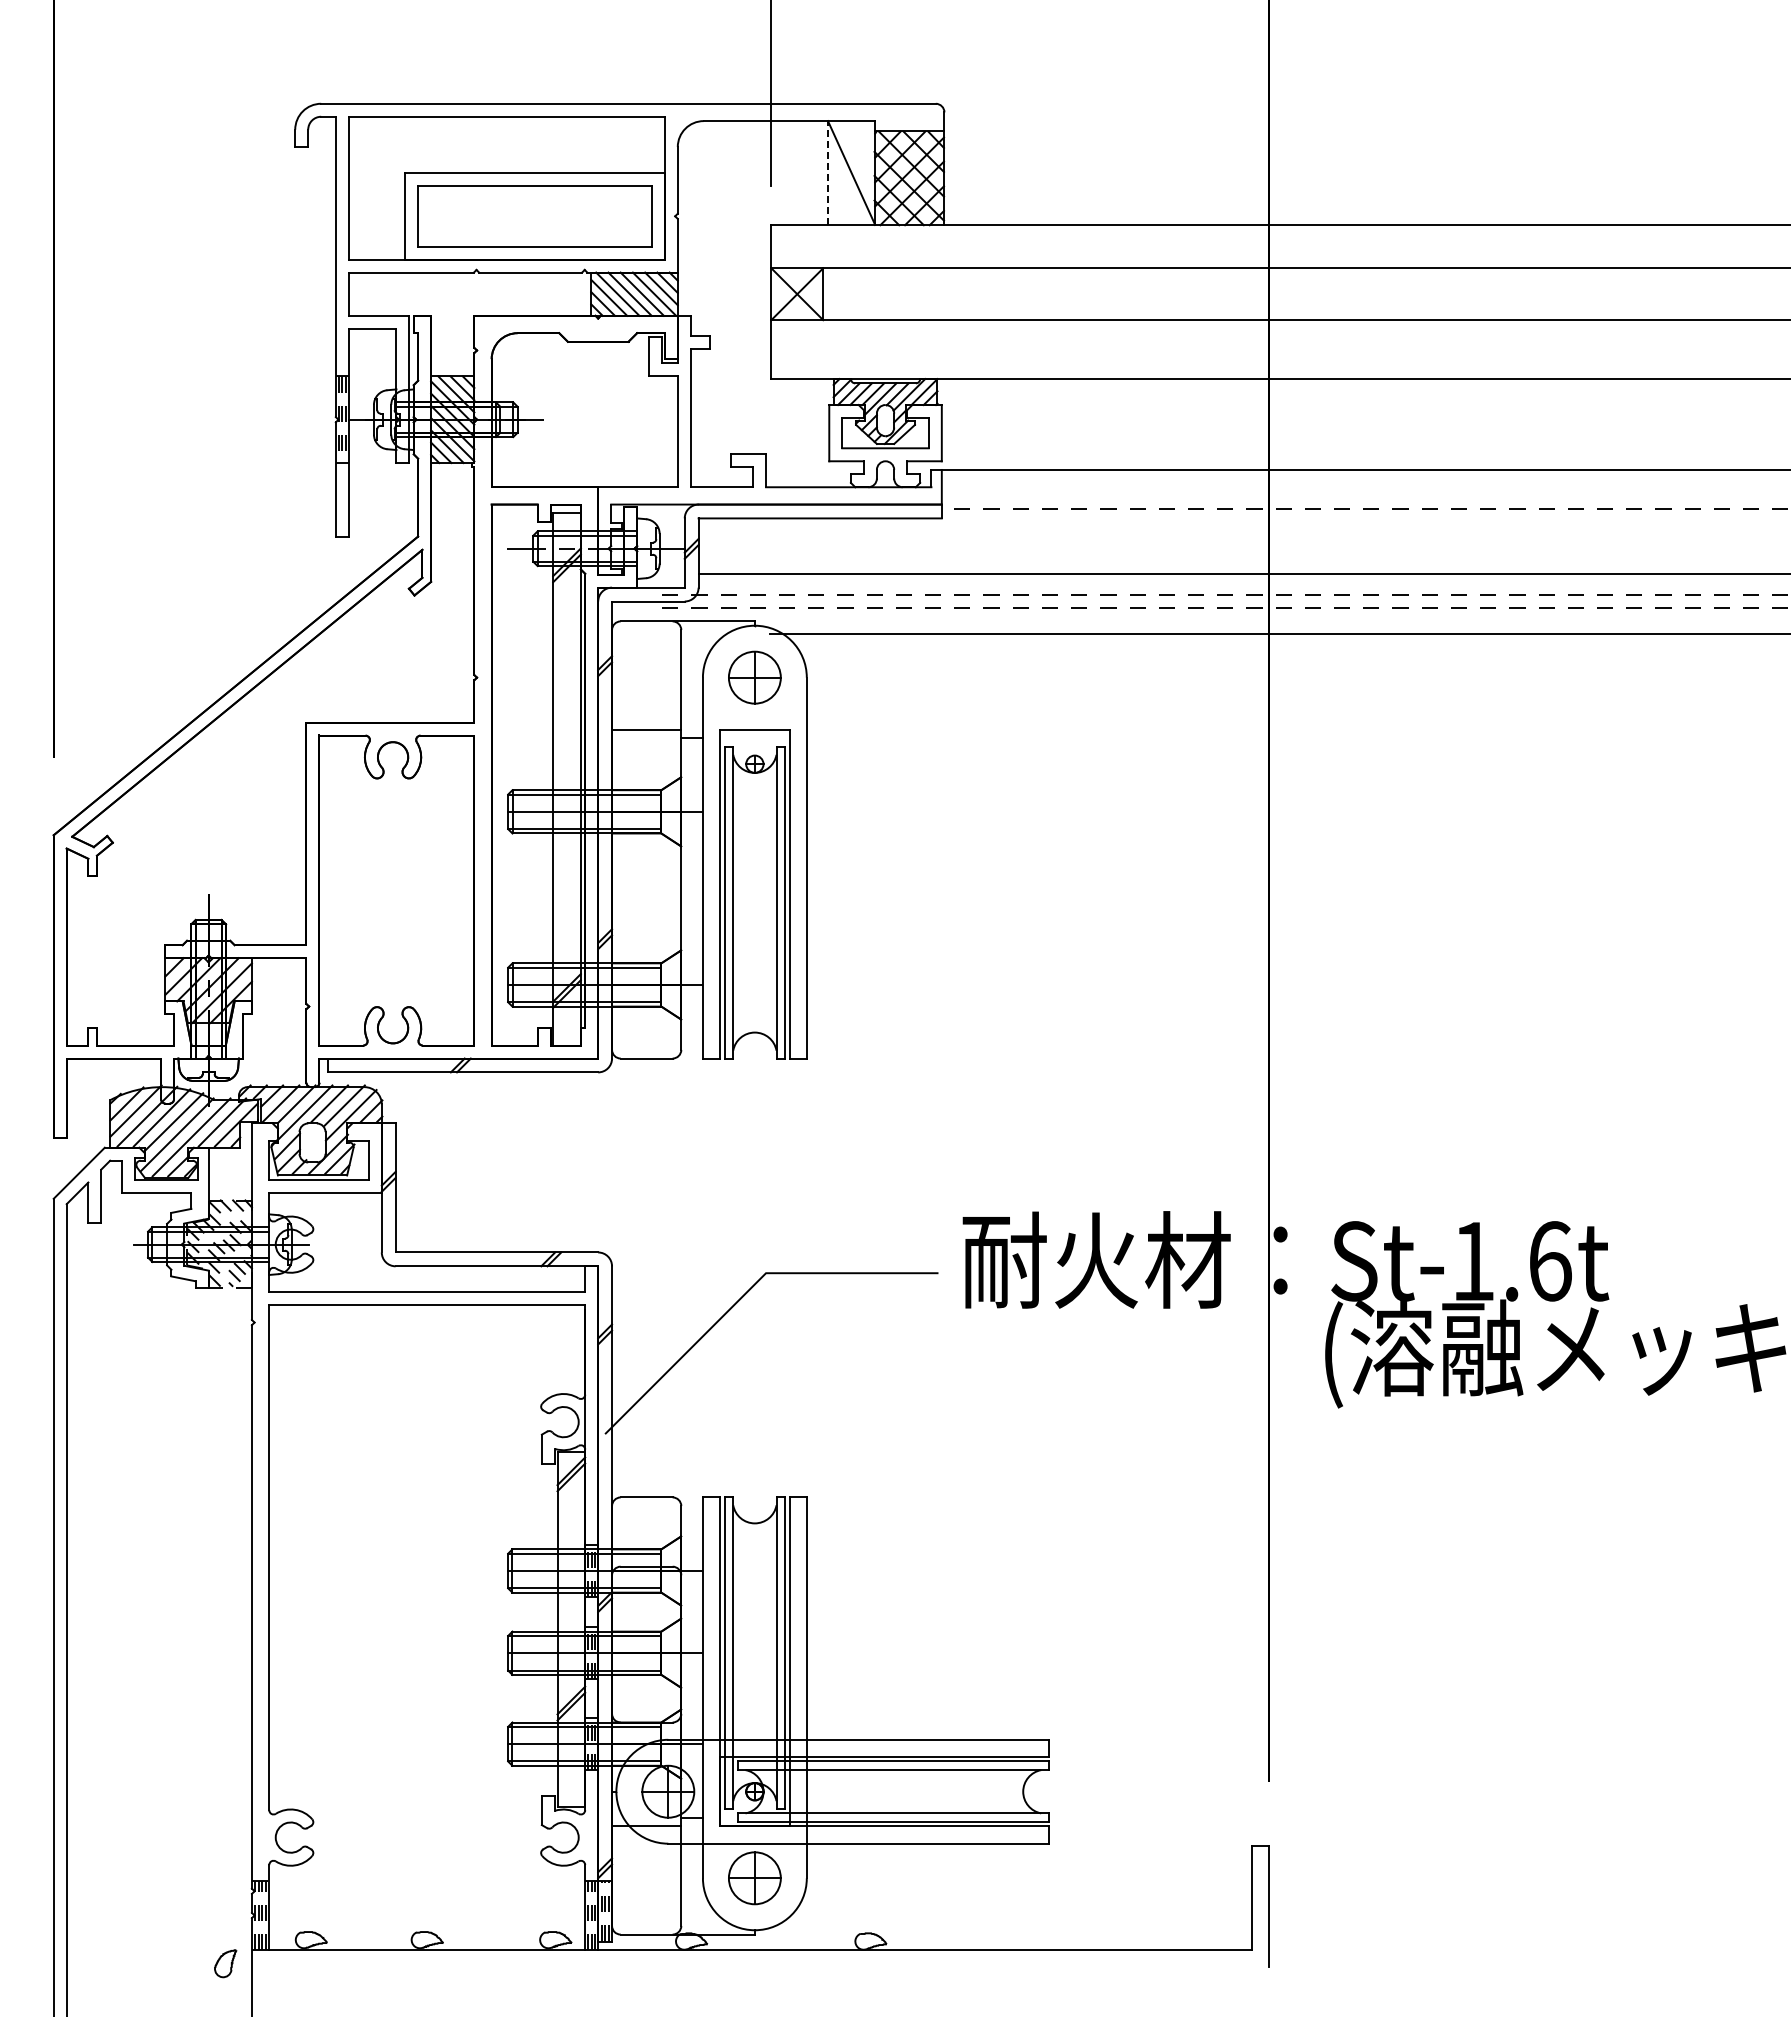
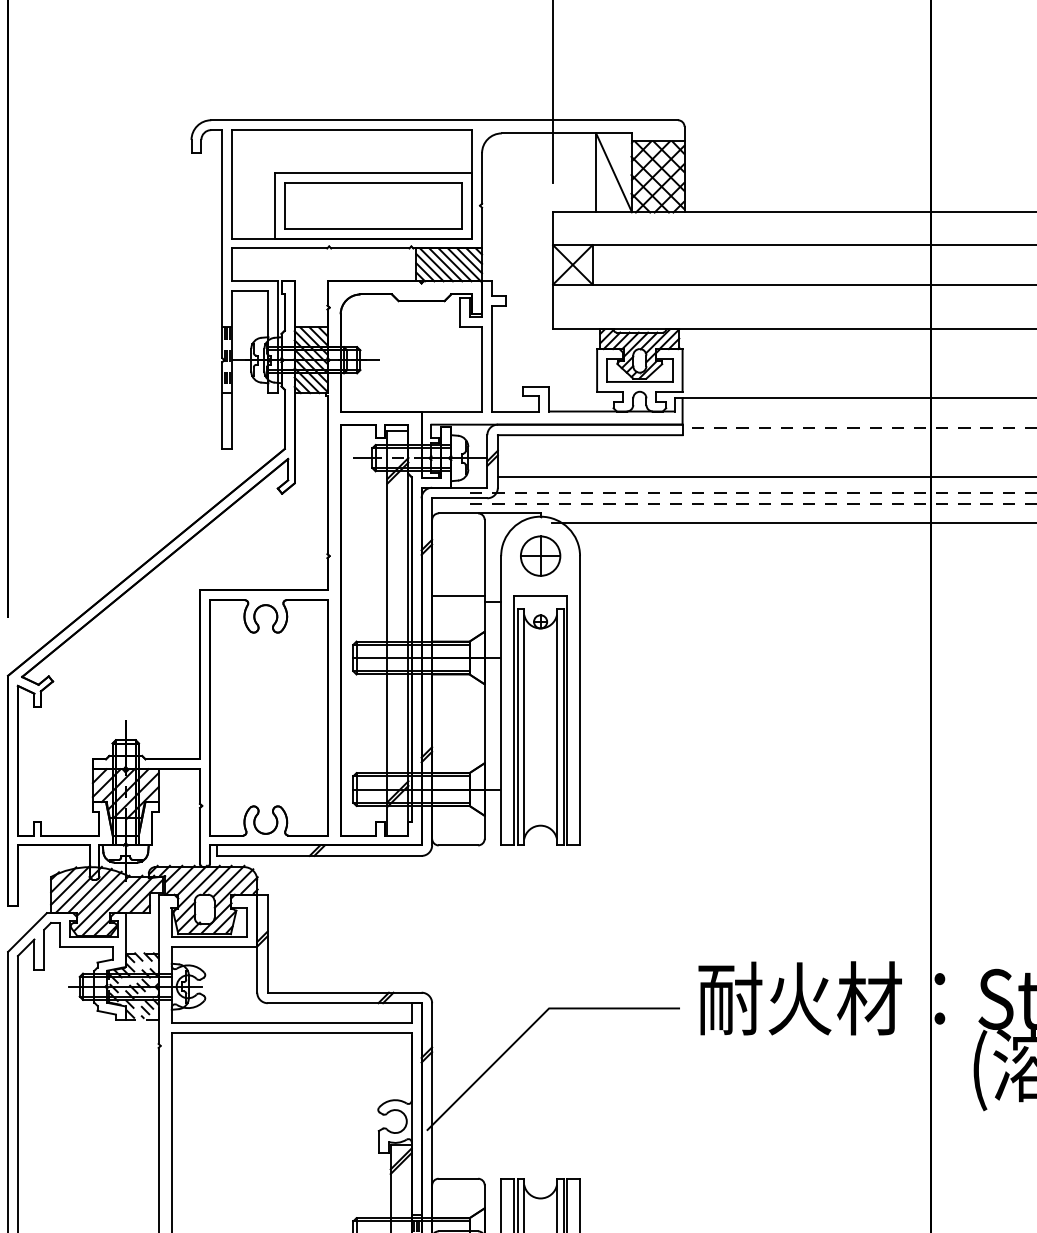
line: (828, 173) -> (596, 173), dashed -> solid

